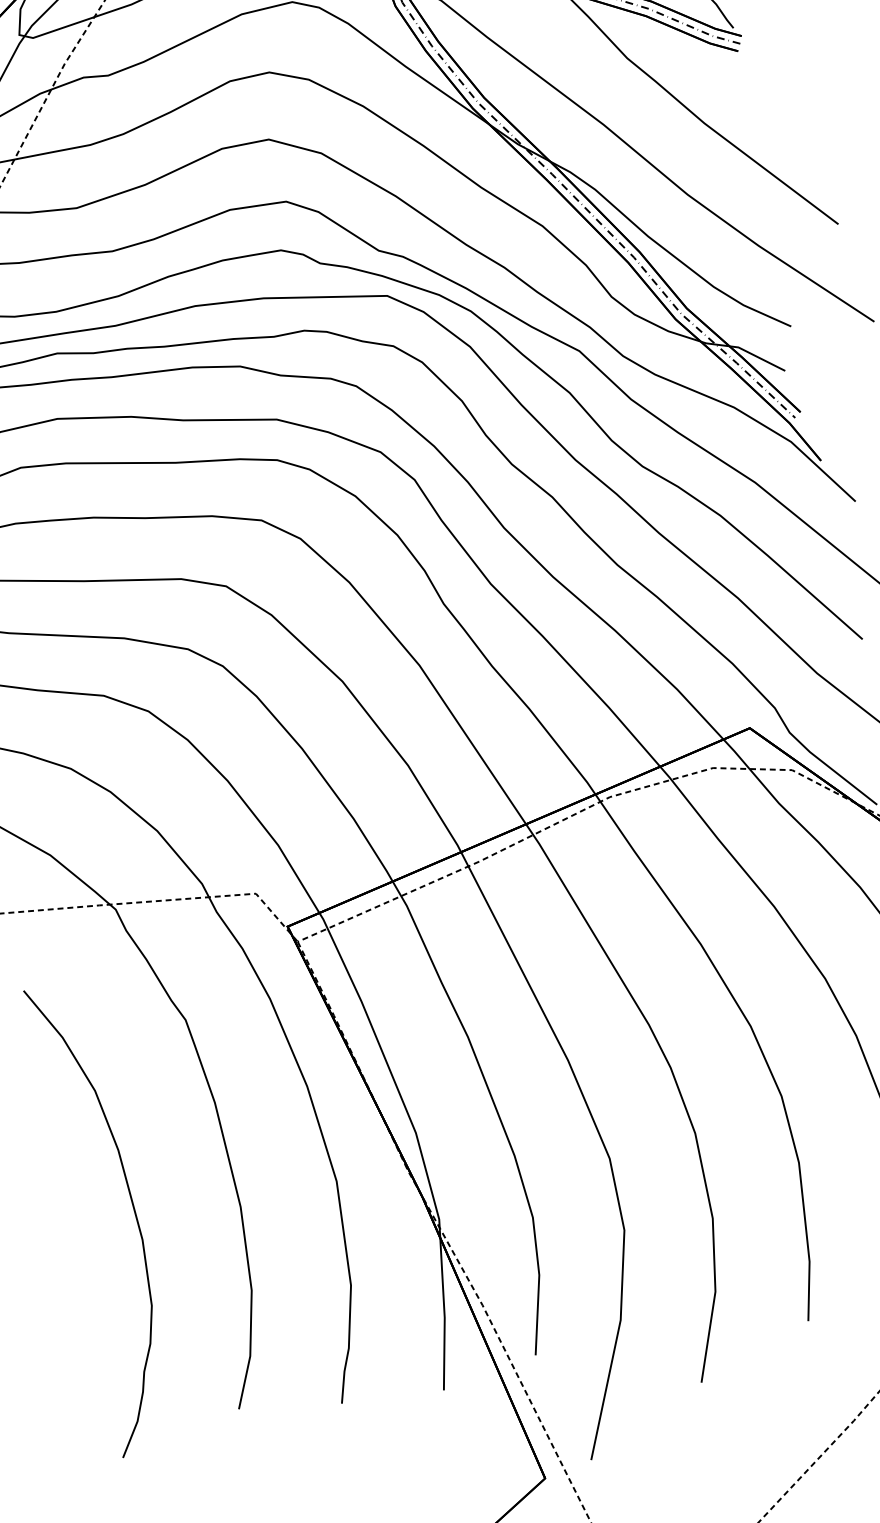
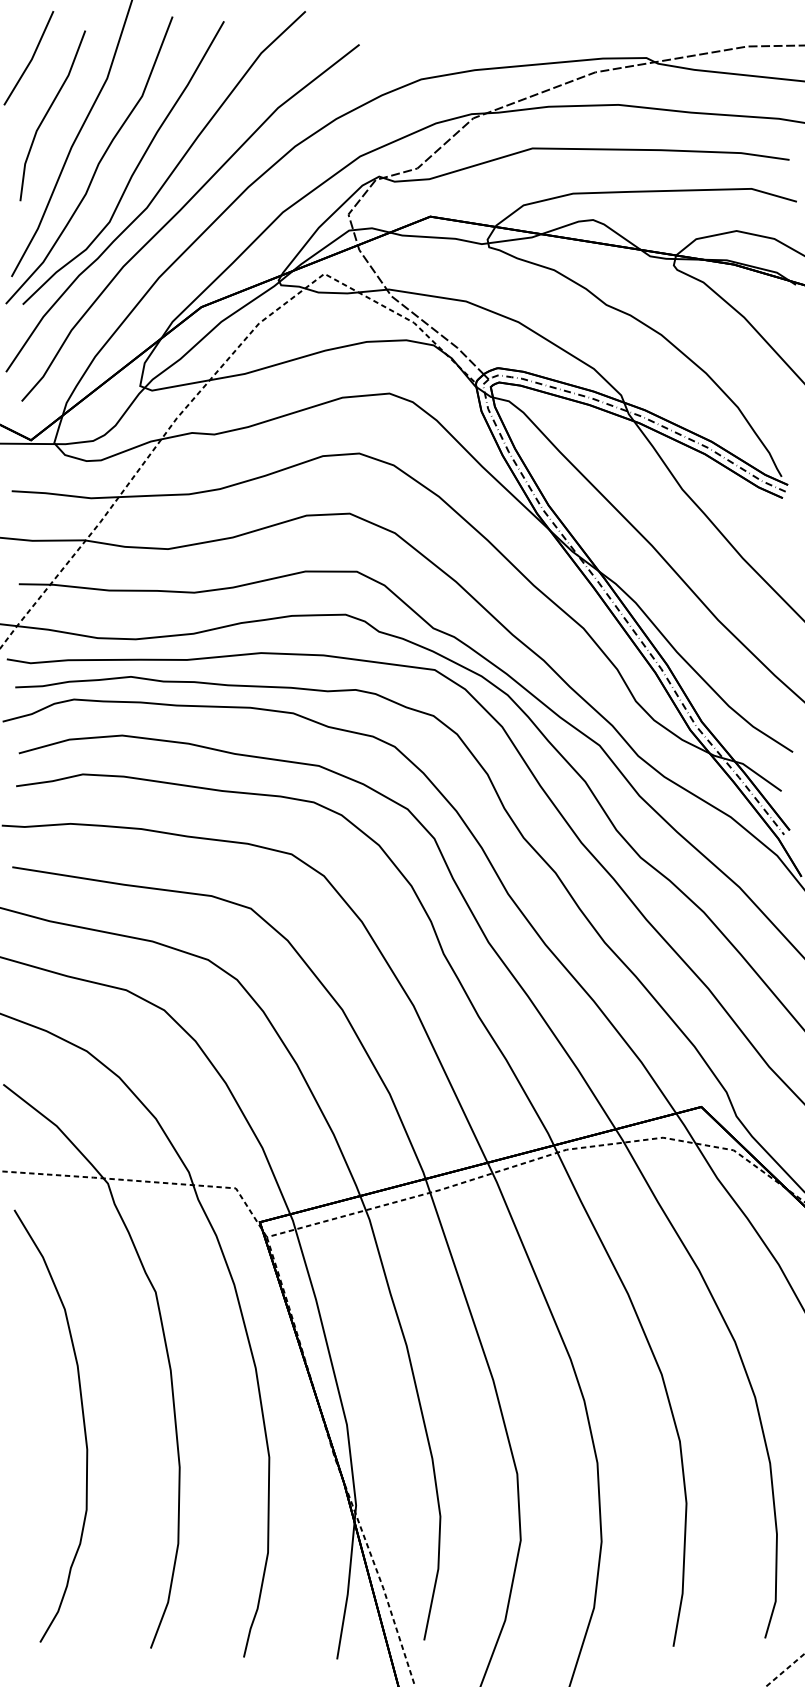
curve: (132, 1207) -> (82, 1419), moved

